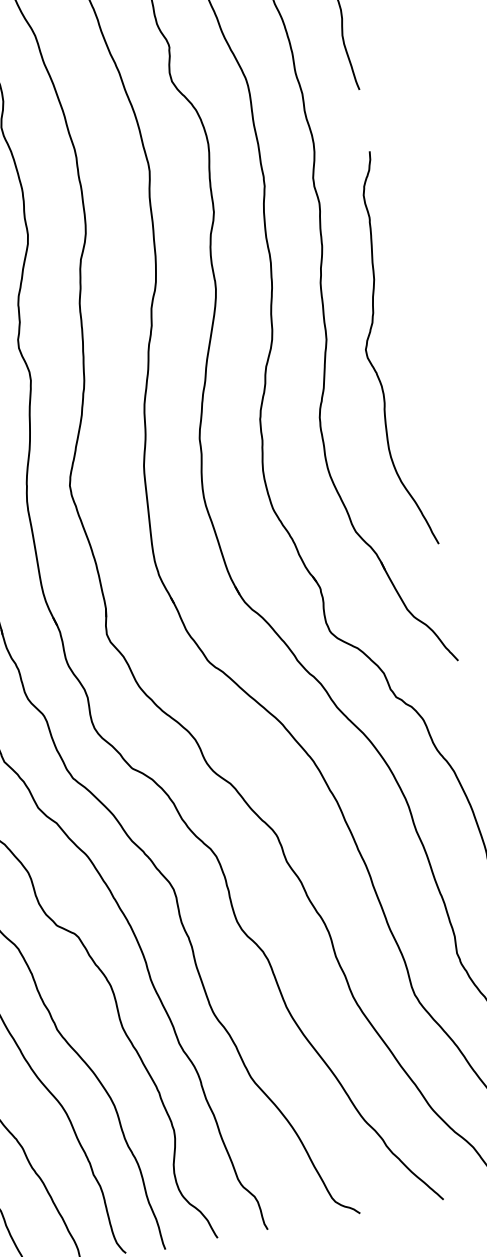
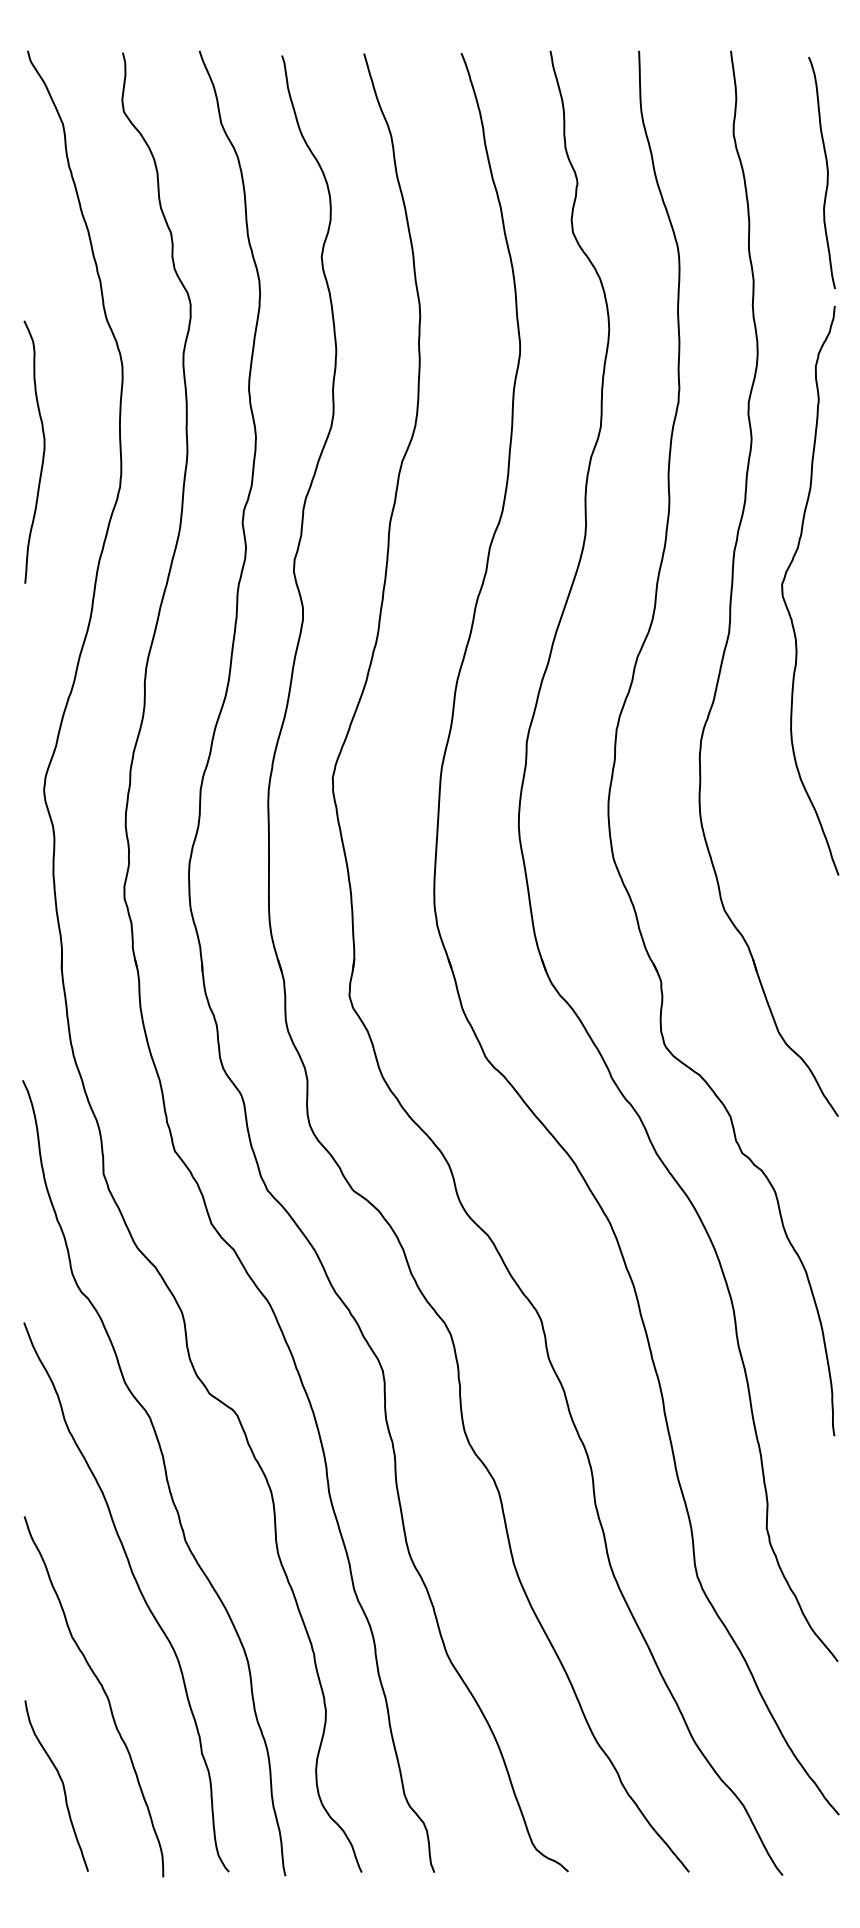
curve: (369, 358) -> (784, 597), moved

